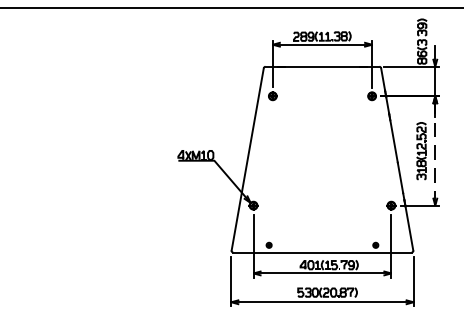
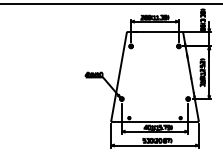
line: (435, 150) -> (209, 72), dashed -> solid

